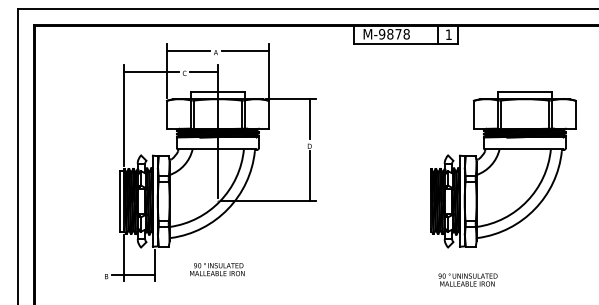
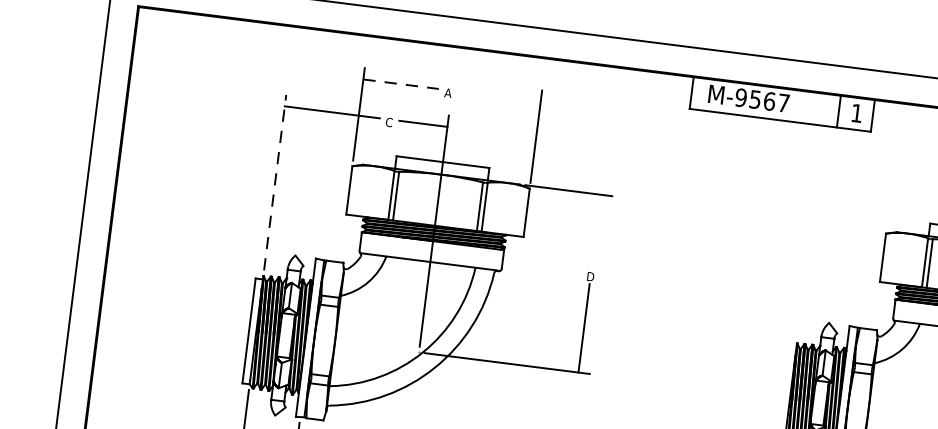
text: (398, 34) -> (769, 101), M-9878 -> M-9567
line: (188, 50) -> (400, 83), solid -> dashed
line: (244, 50) -> (498, 95), removed
line: (124, 115) -> (275, 182), solid -> dashed
line: (309, 118) -> (596, 228), removed

